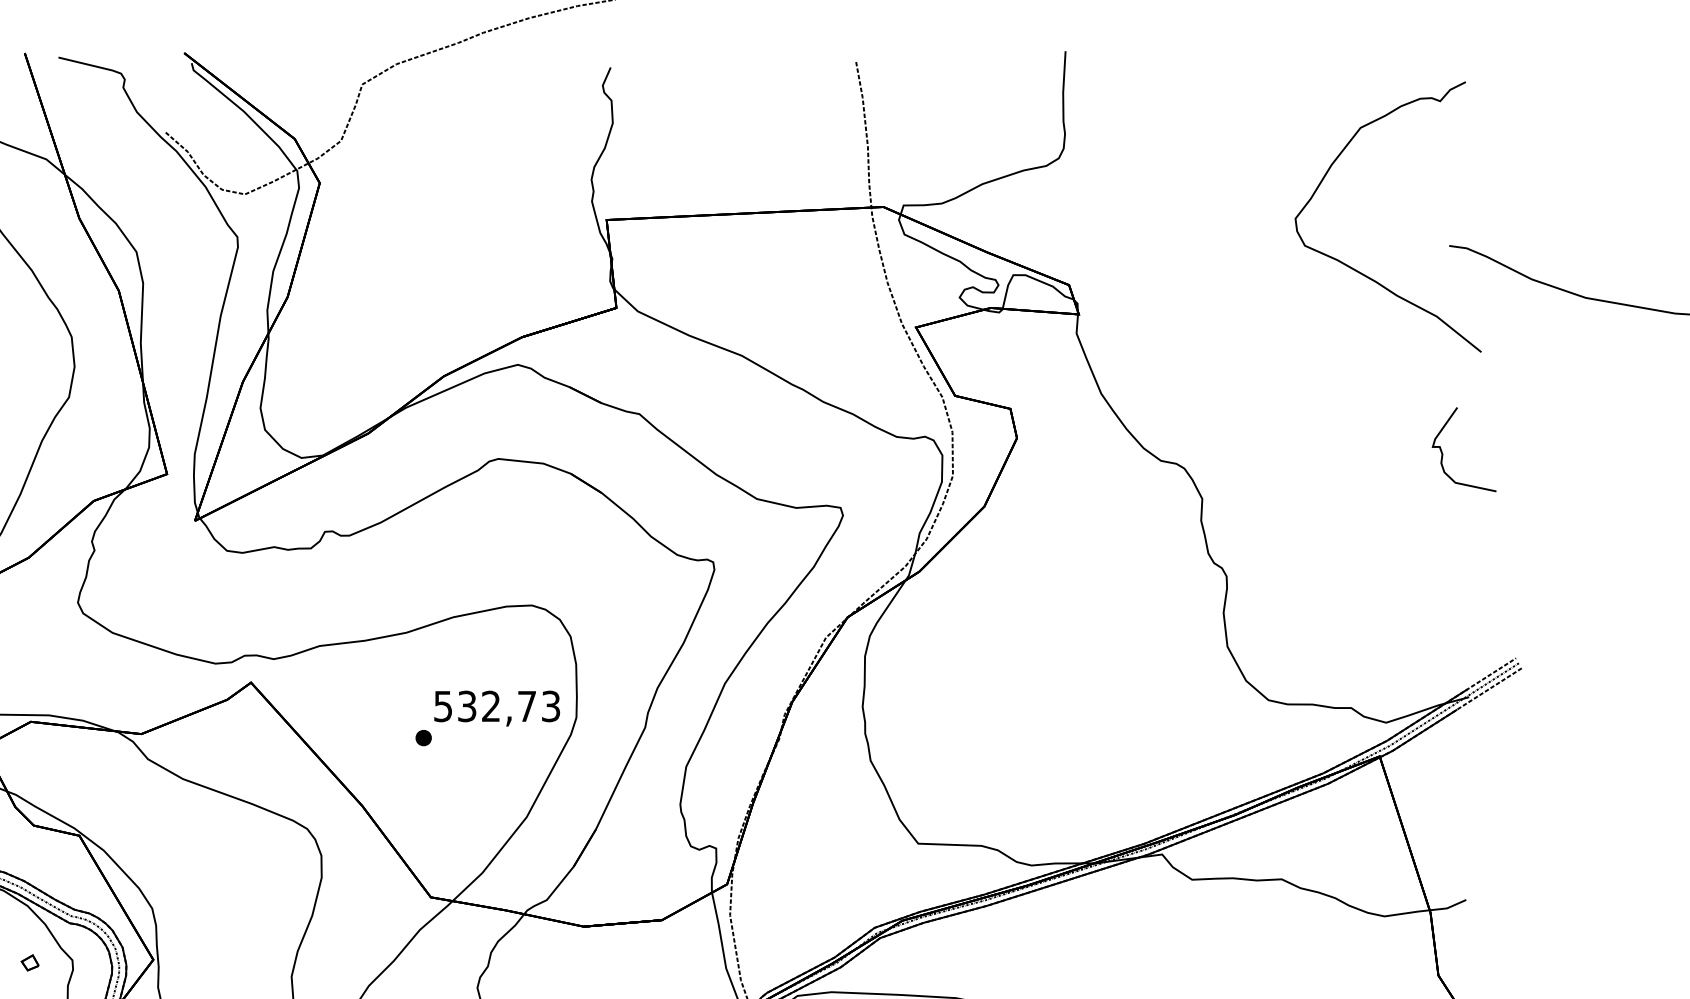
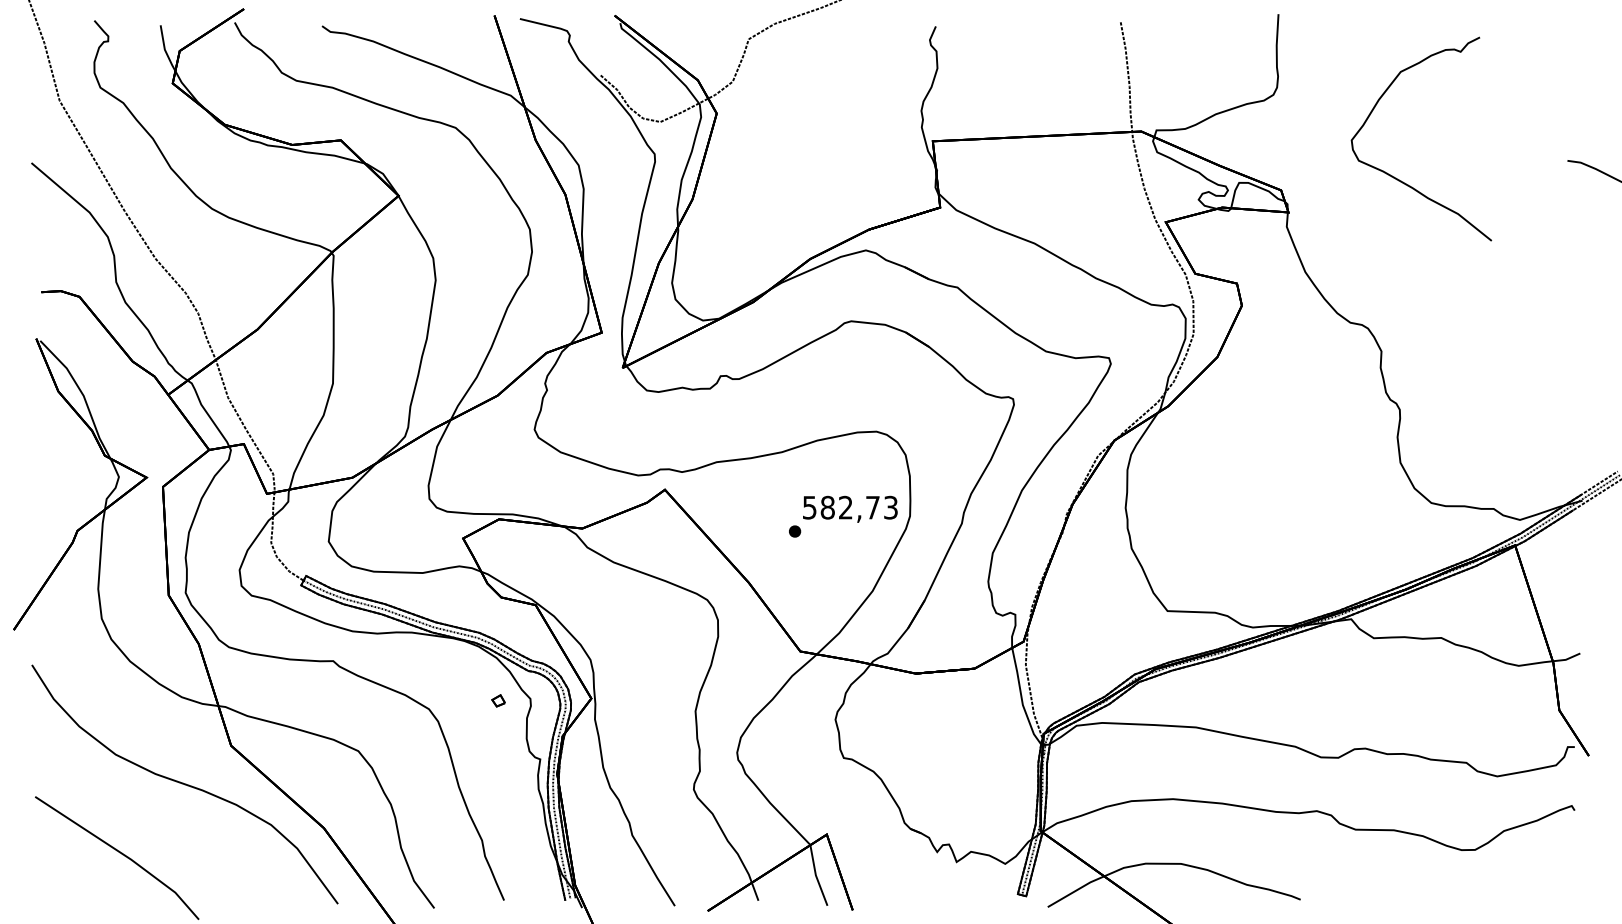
curve: (1354, 268) -> (1396, 177), moved
curve: (1443, 453) -> (1563, 317), removed
text: (466, 706) -> (827, 507), 532,73 -> 582,73

